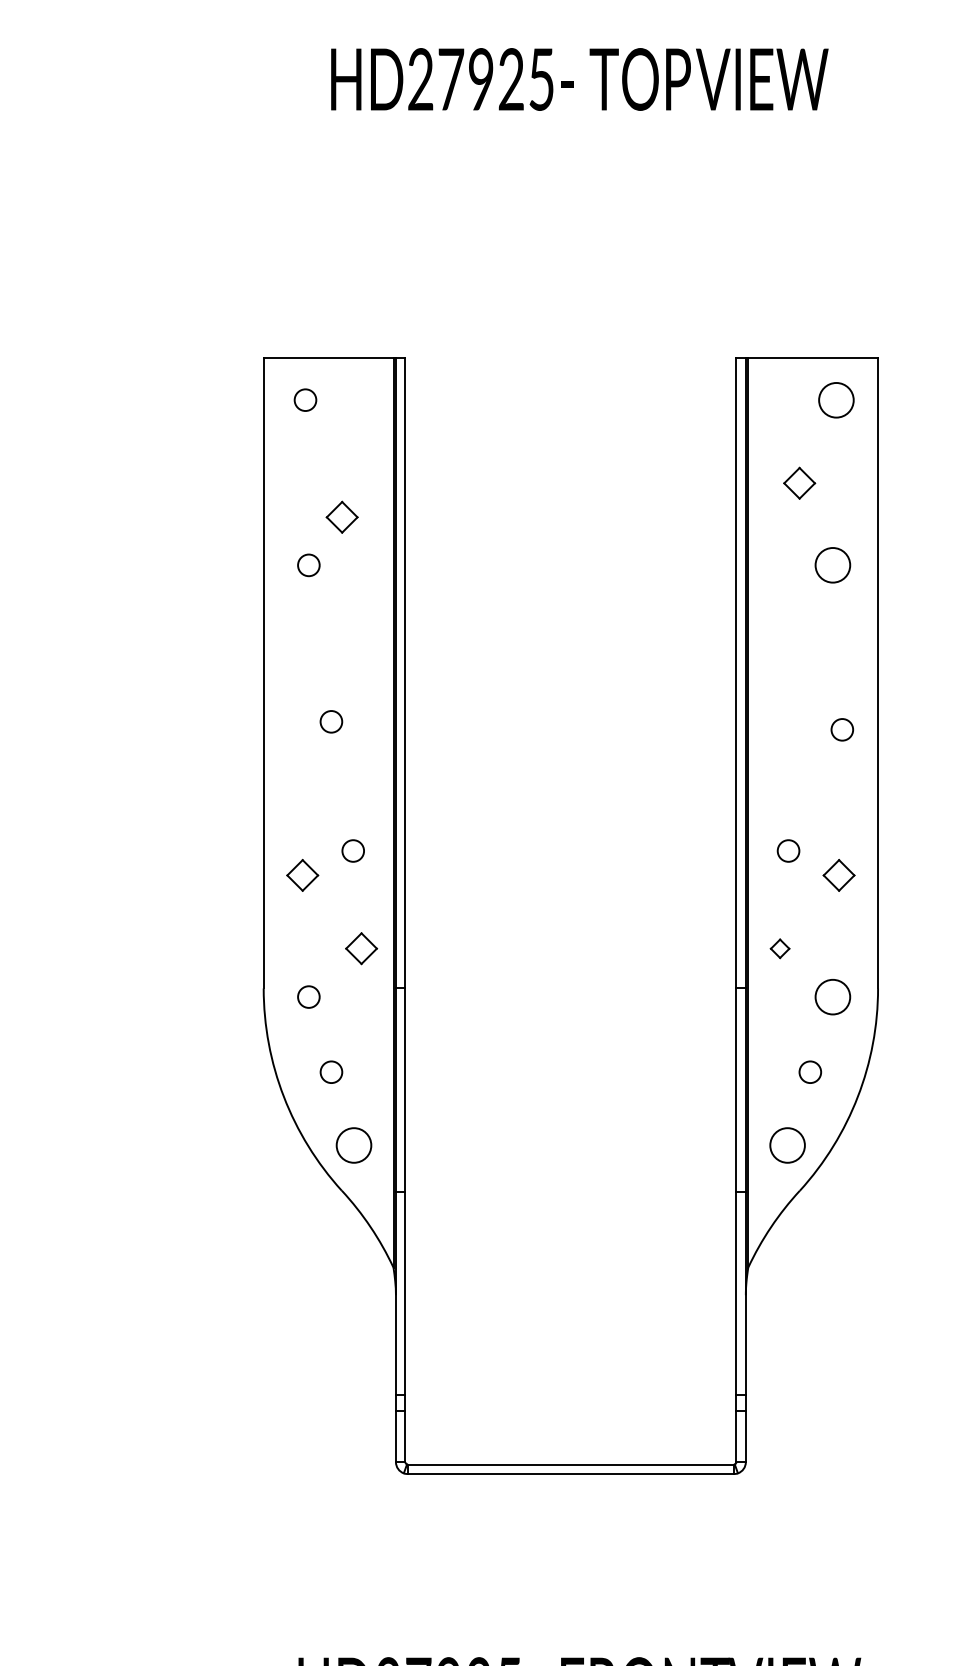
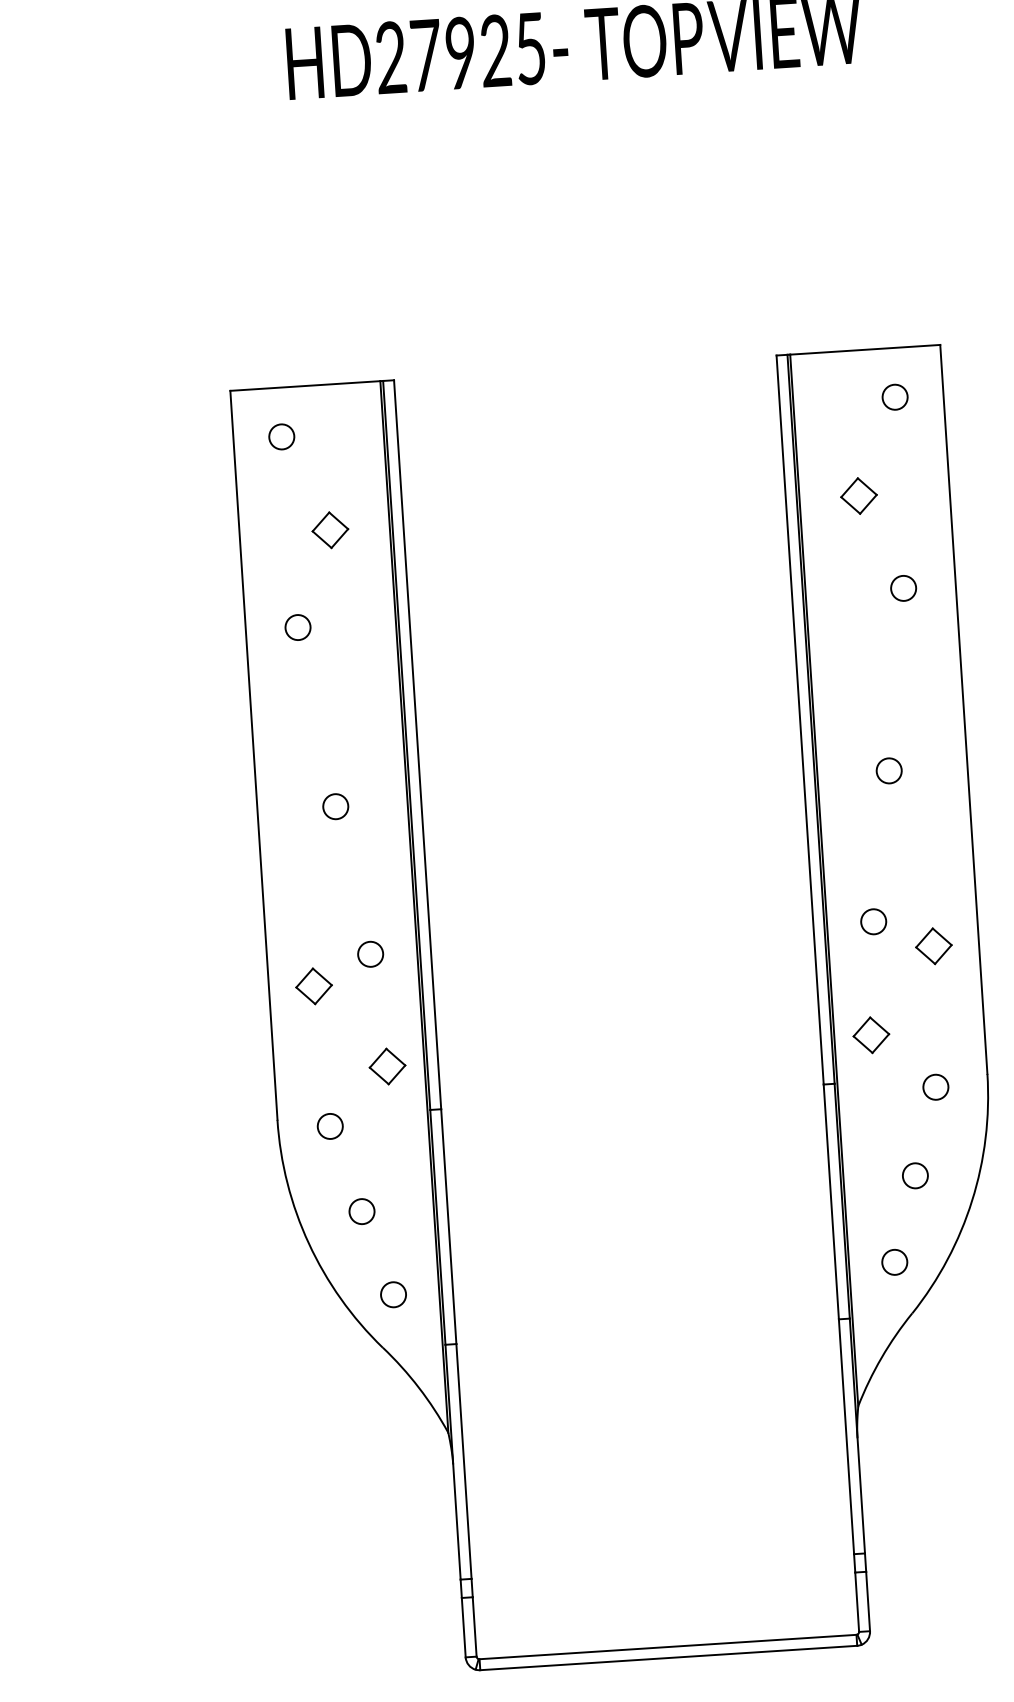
circle: (835, 399) -> (894, 396), size x0.62
part: (341, 516) -> (329, 529), moved
circle: (832, 565) -> (903, 588), size x0.62
circle: (842, 729) -> (889, 770), moved
part: (779, 948) -> (870, 1035), size x1.67
circle: (832, 996) -> (935, 1086), size x0.62
circle: (353, 1145) -> (392, 1294), size x0.62
circle: (787, 1145) -> (894, 1262), size x0.62

